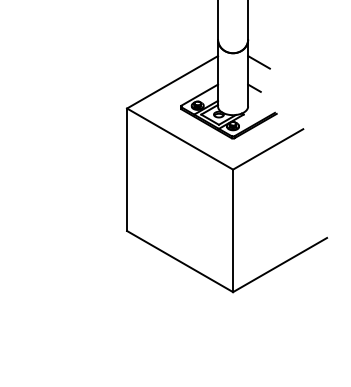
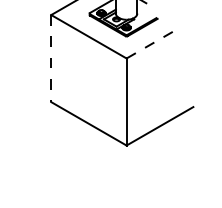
line: (268, 149) -> (151, 44), solid -> dashed
line: (127, 170) -> (51, 59), solid -> dashed

